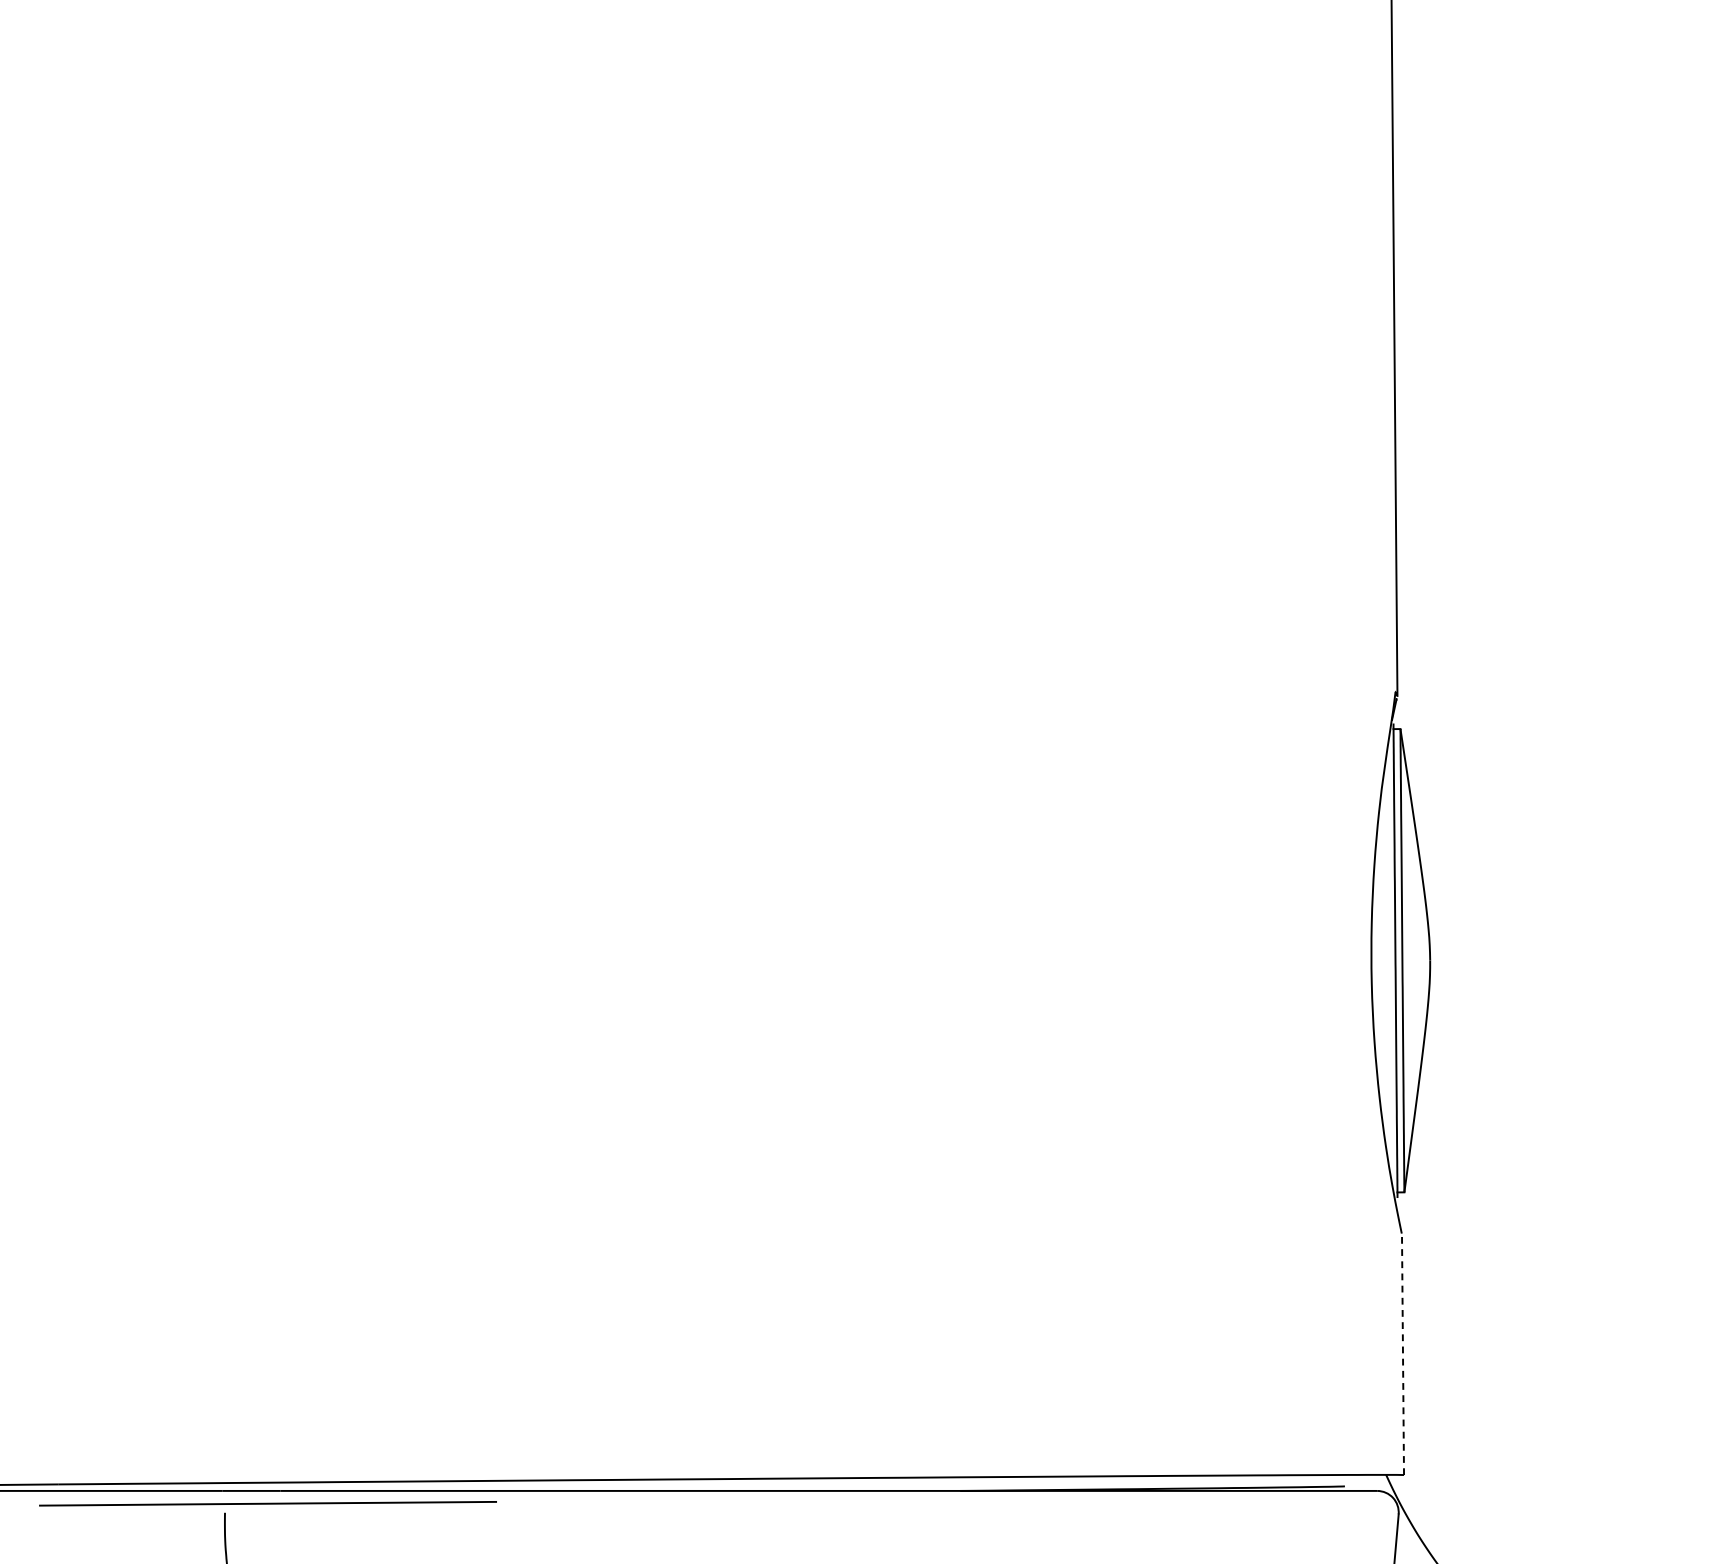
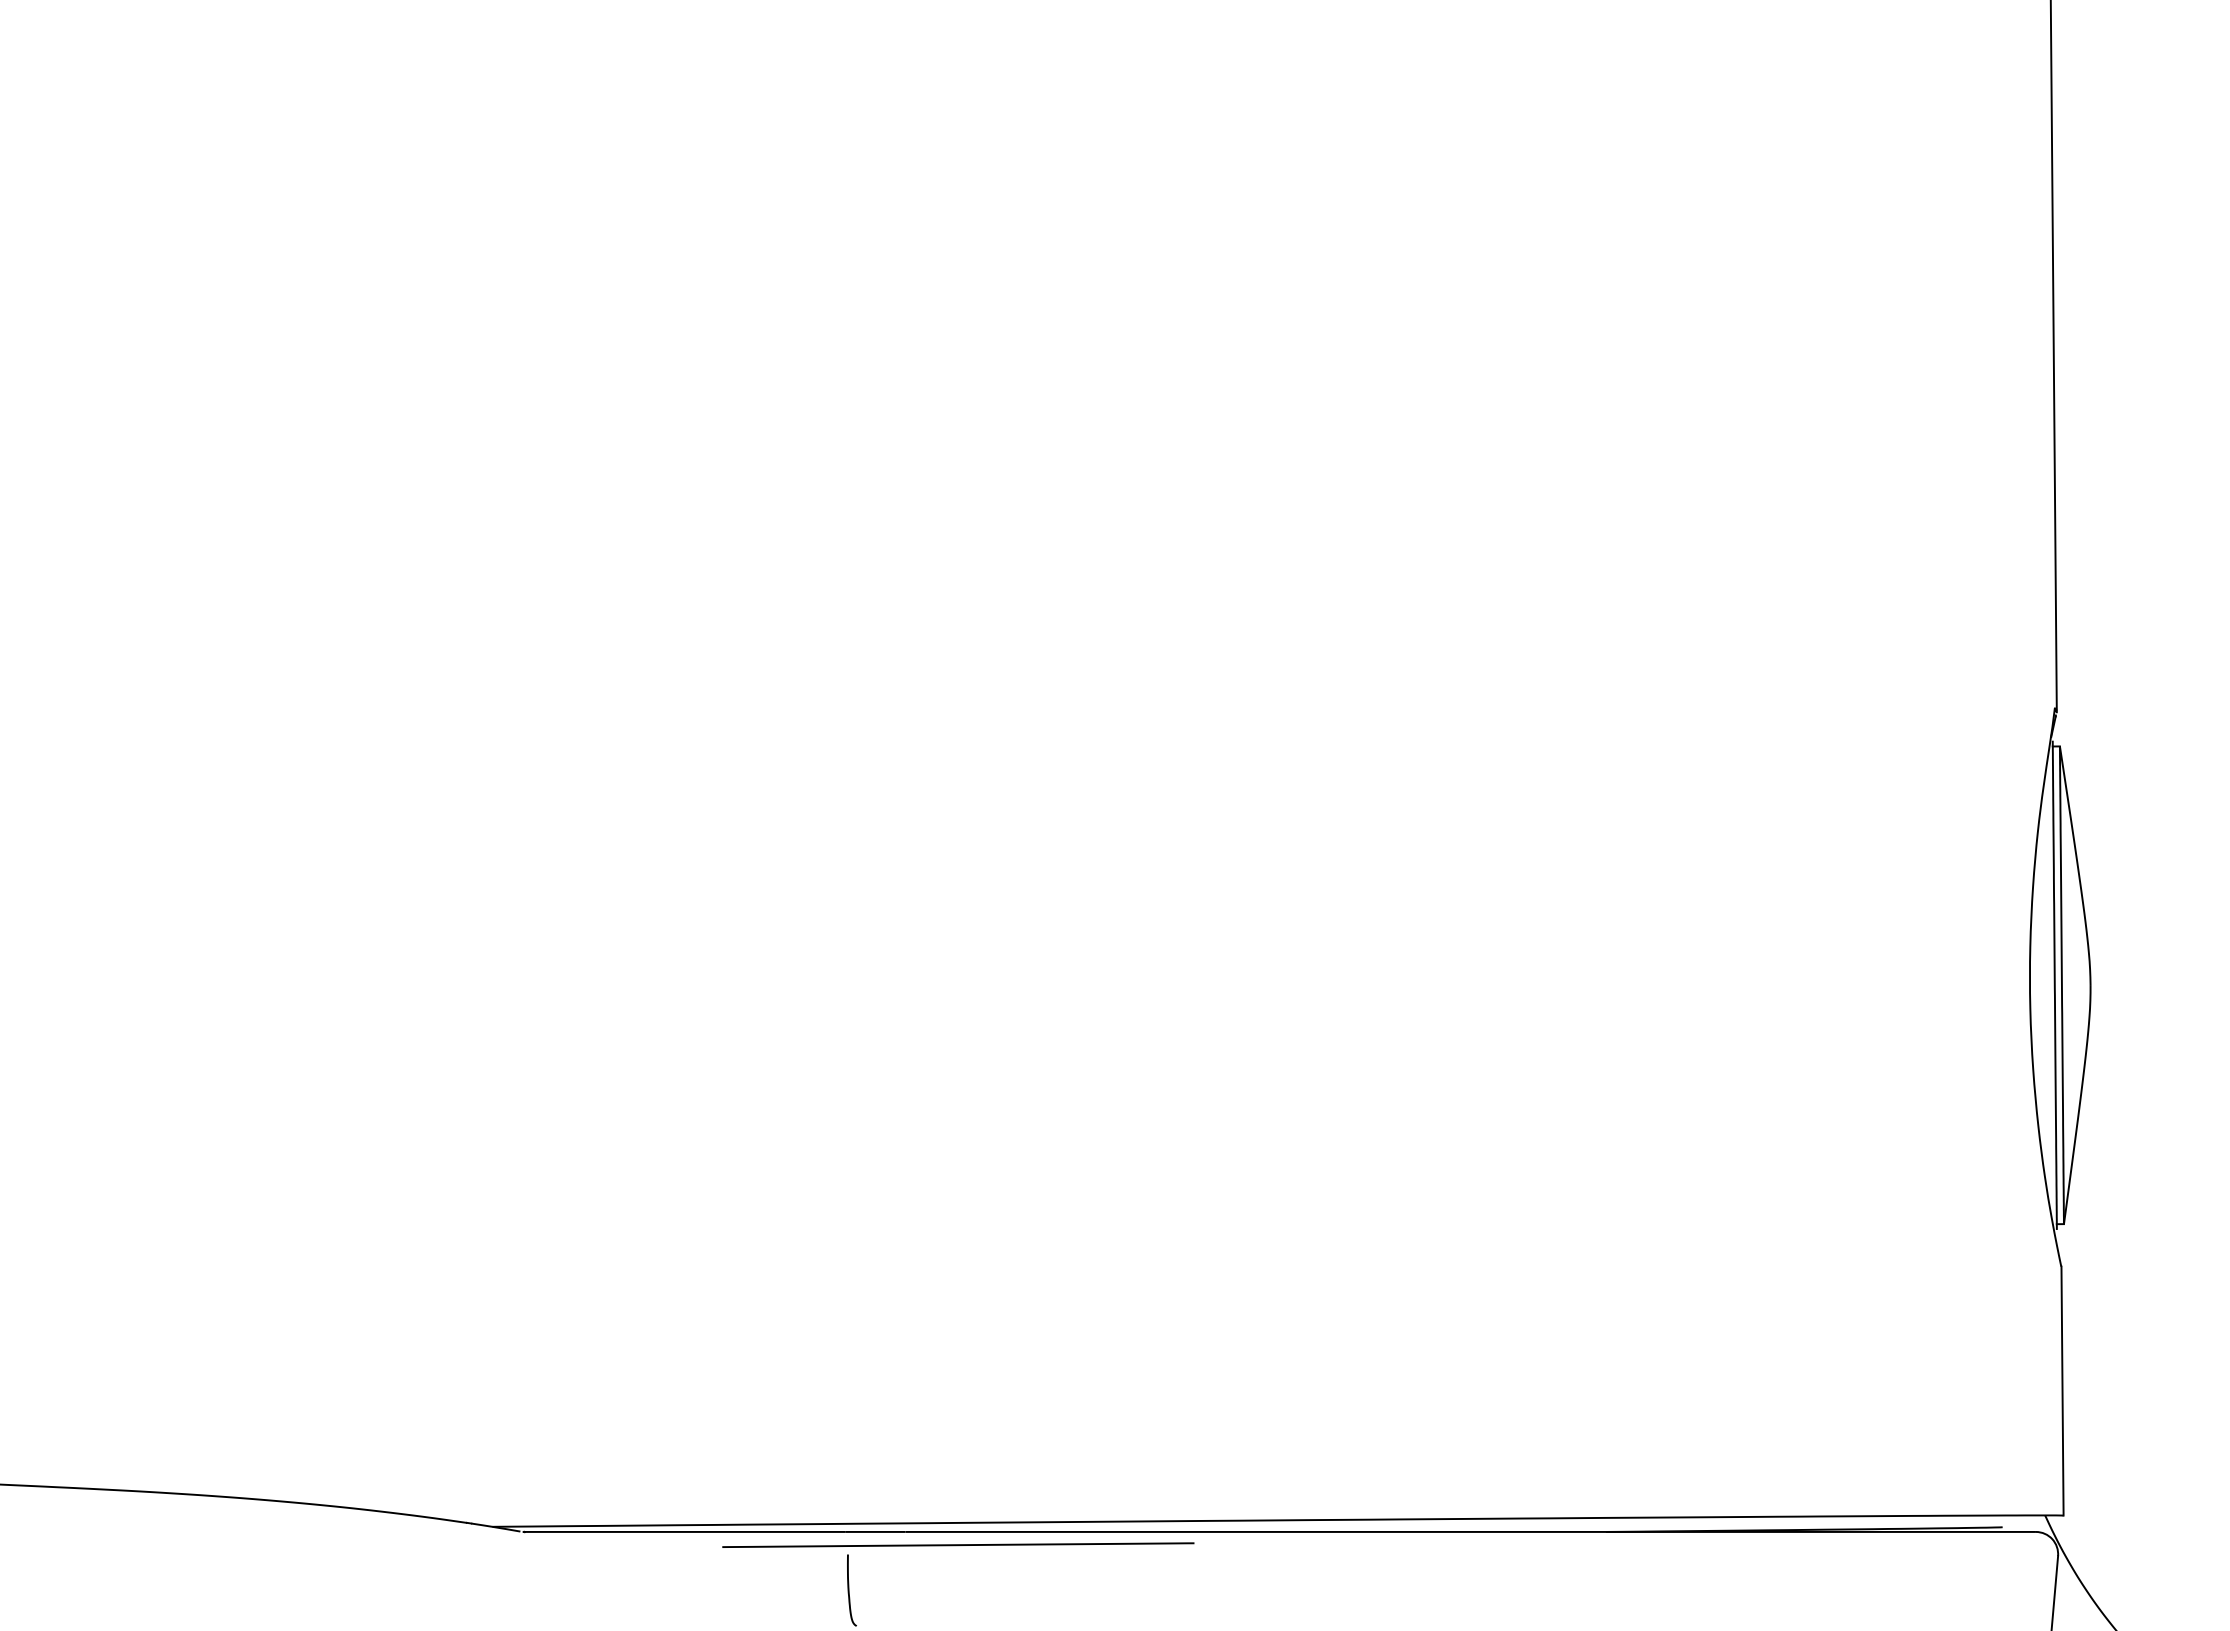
line: (1402, 1353) -> (2062, 1390), dashed -> solid
line: (268, 1503) -> (958, 1544), moved

